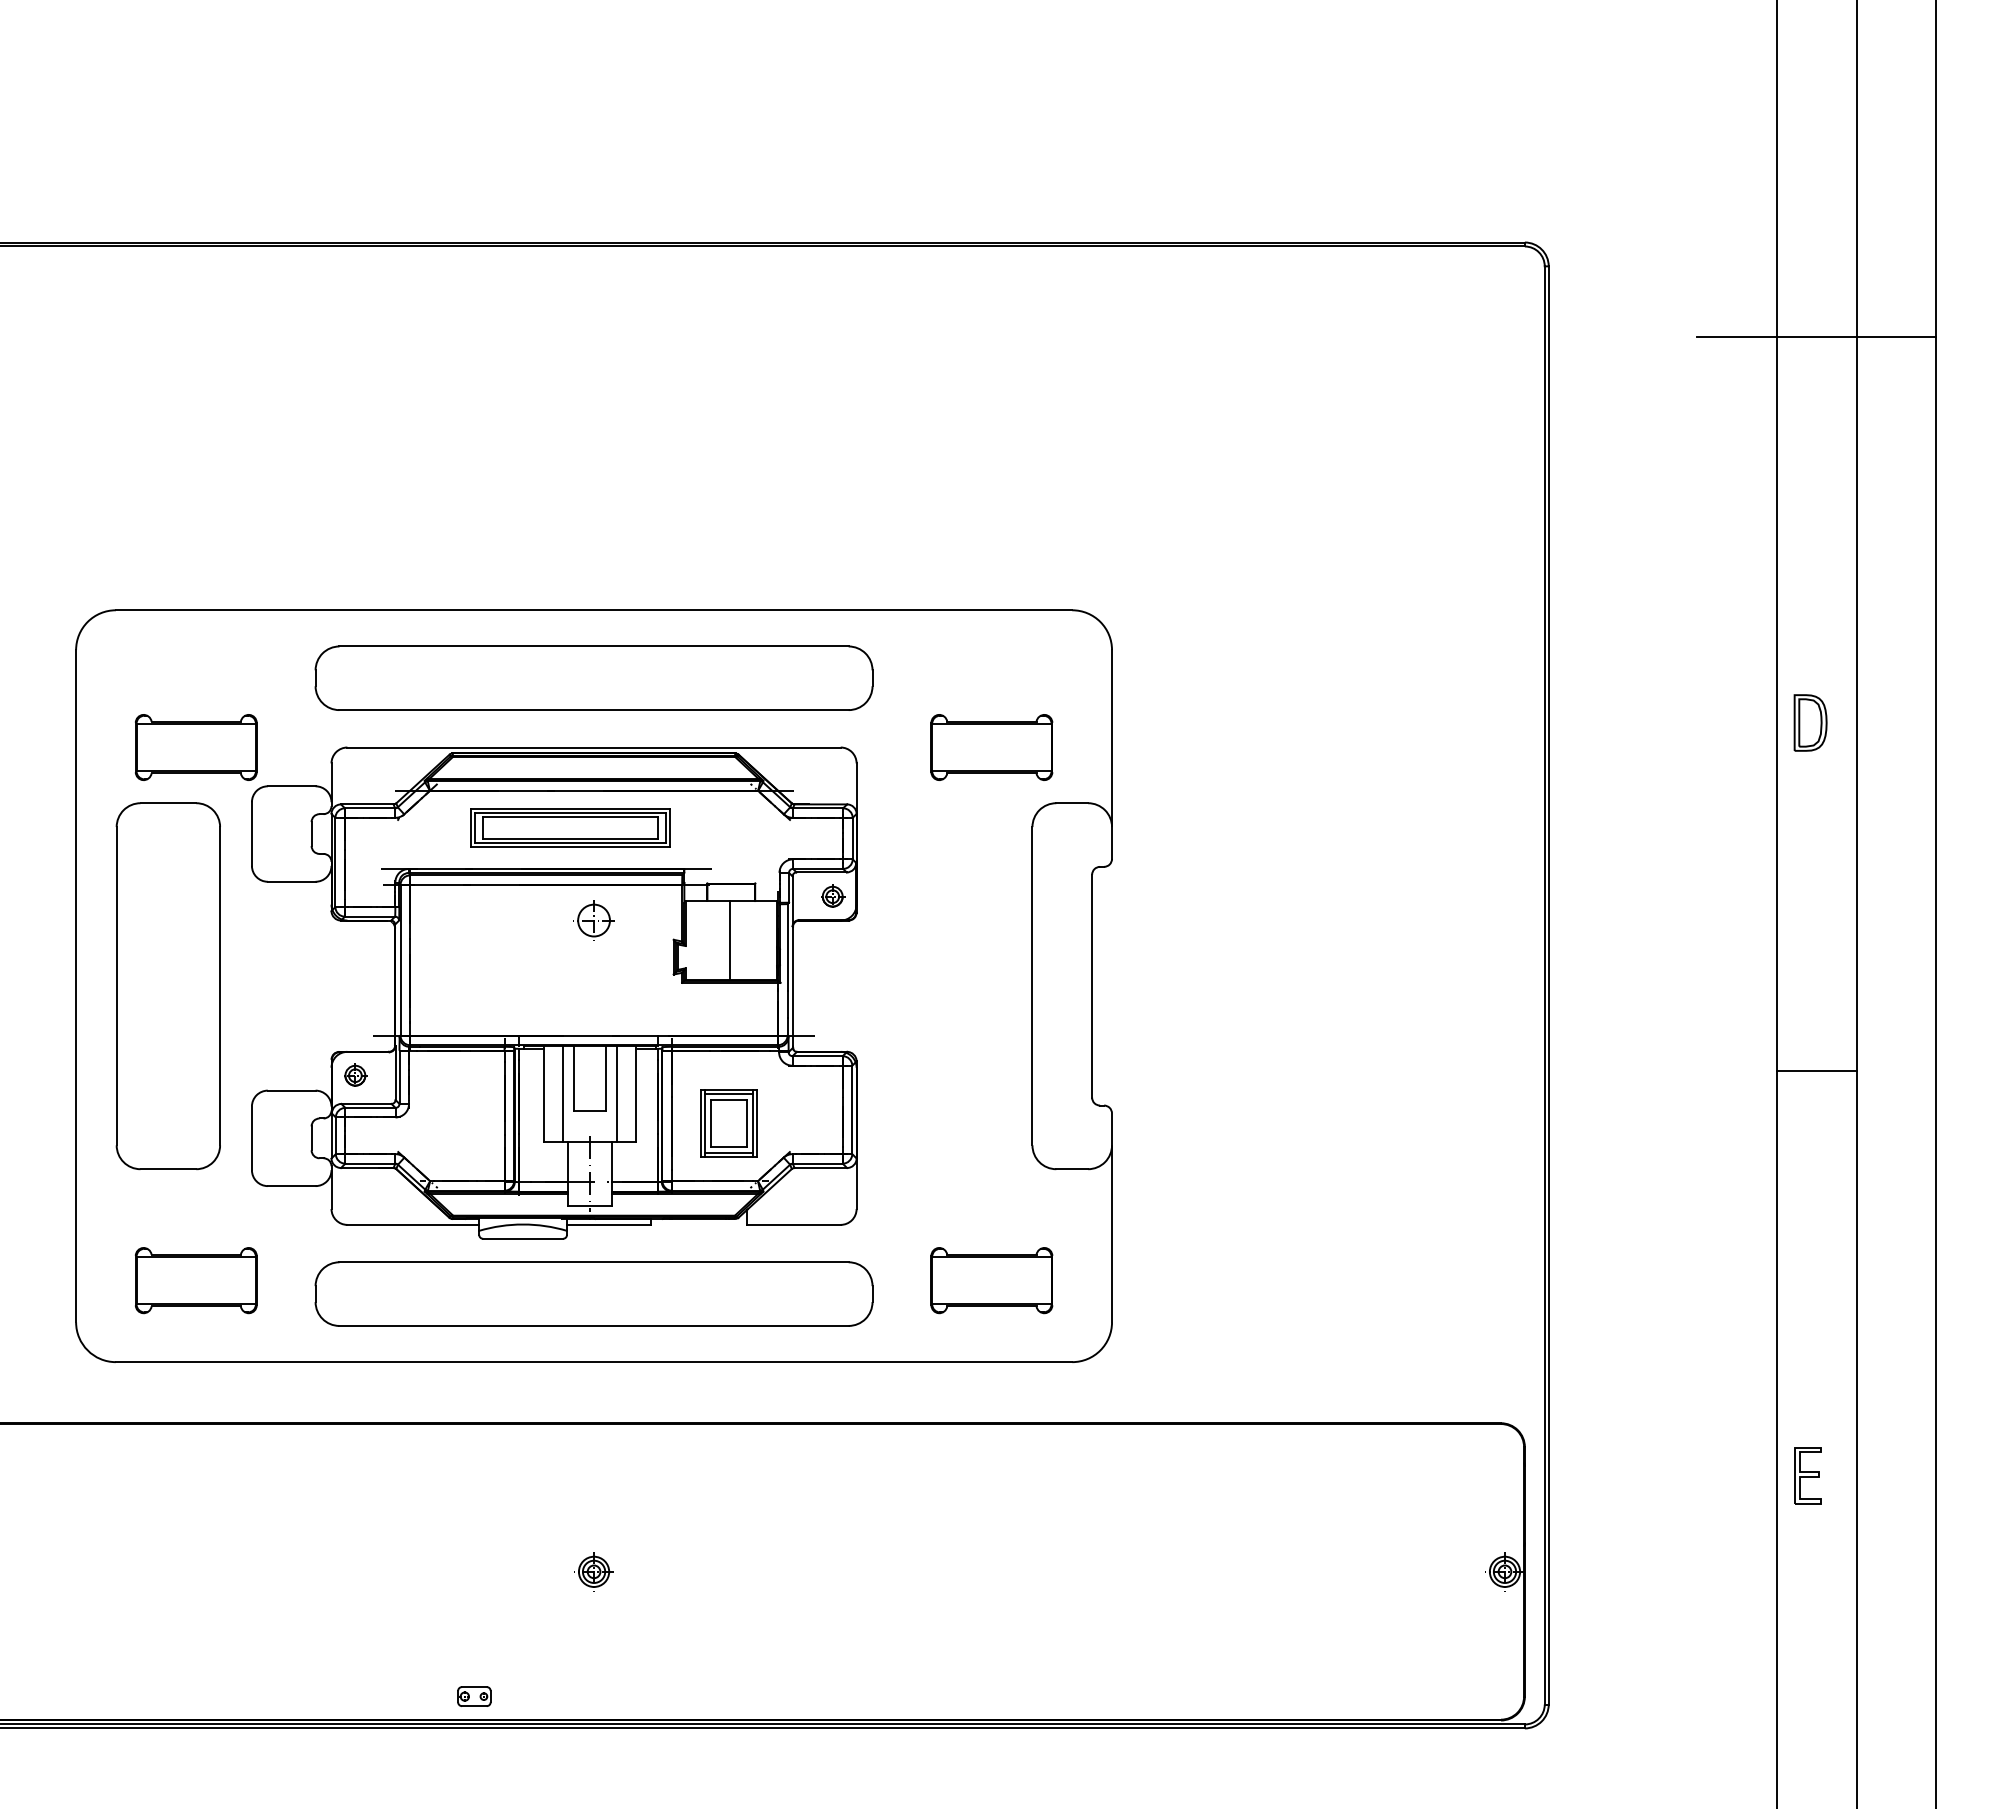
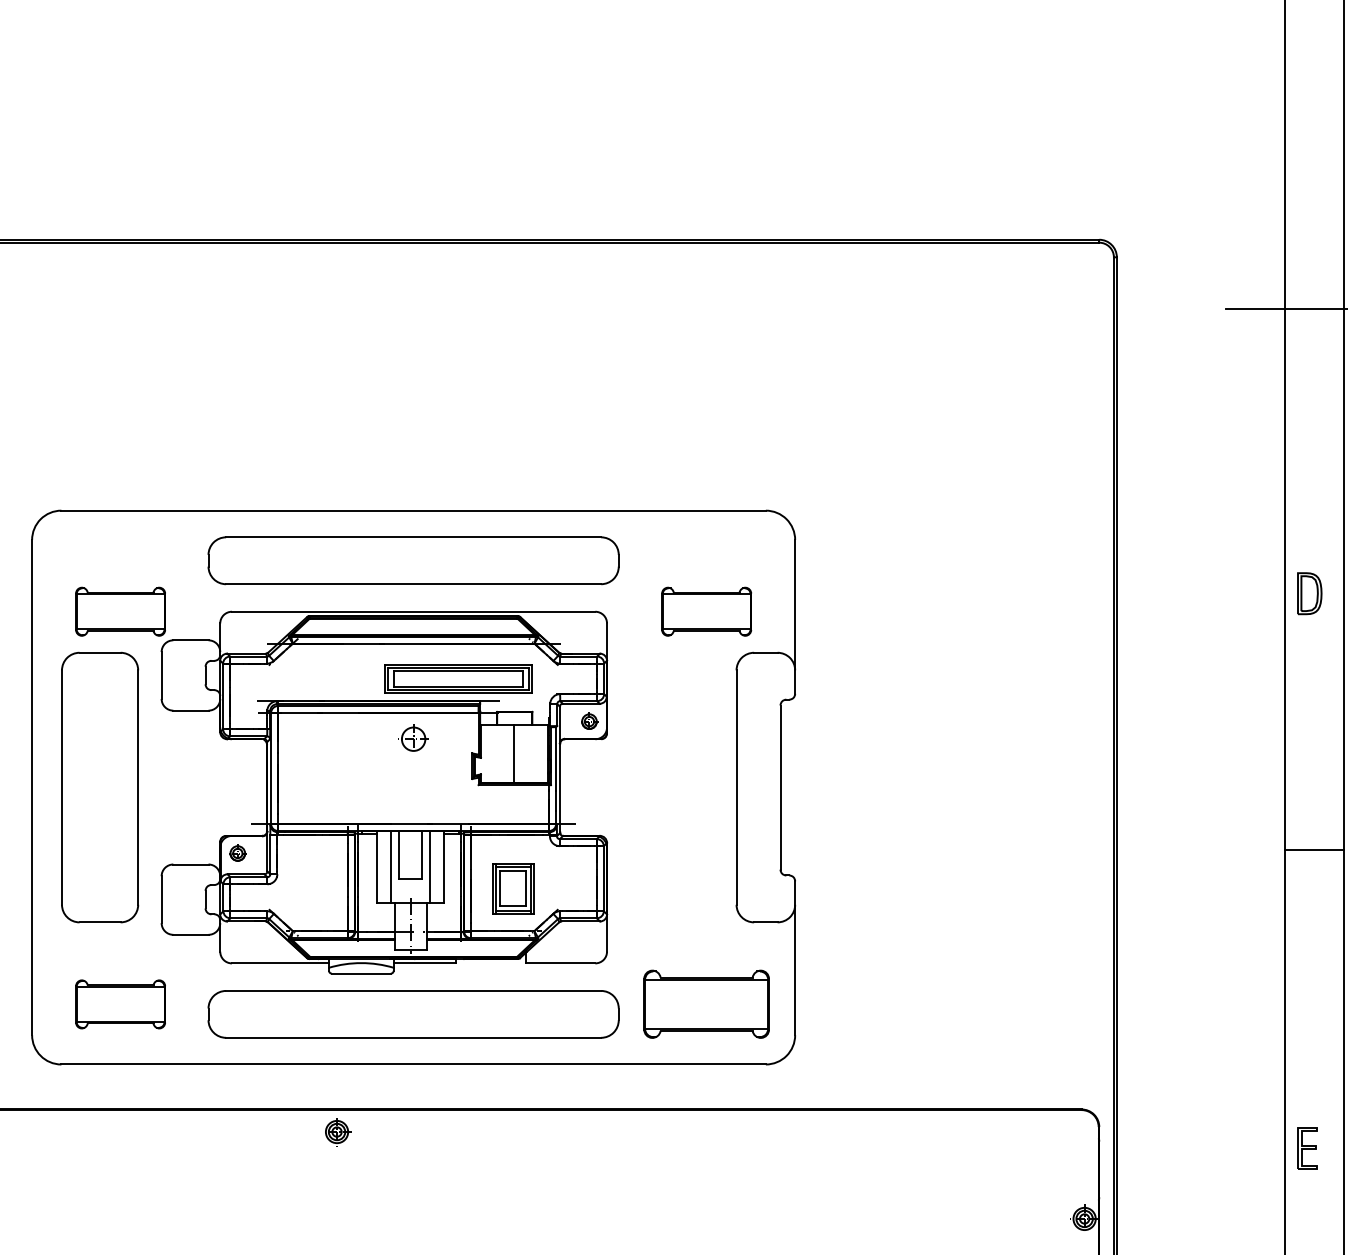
part: (570, 827) -> (458, 678), moved
part: (991, 1280) -> (706, 1004), size x1.4
part: (593, 1571) -> (336, 1131), moved

